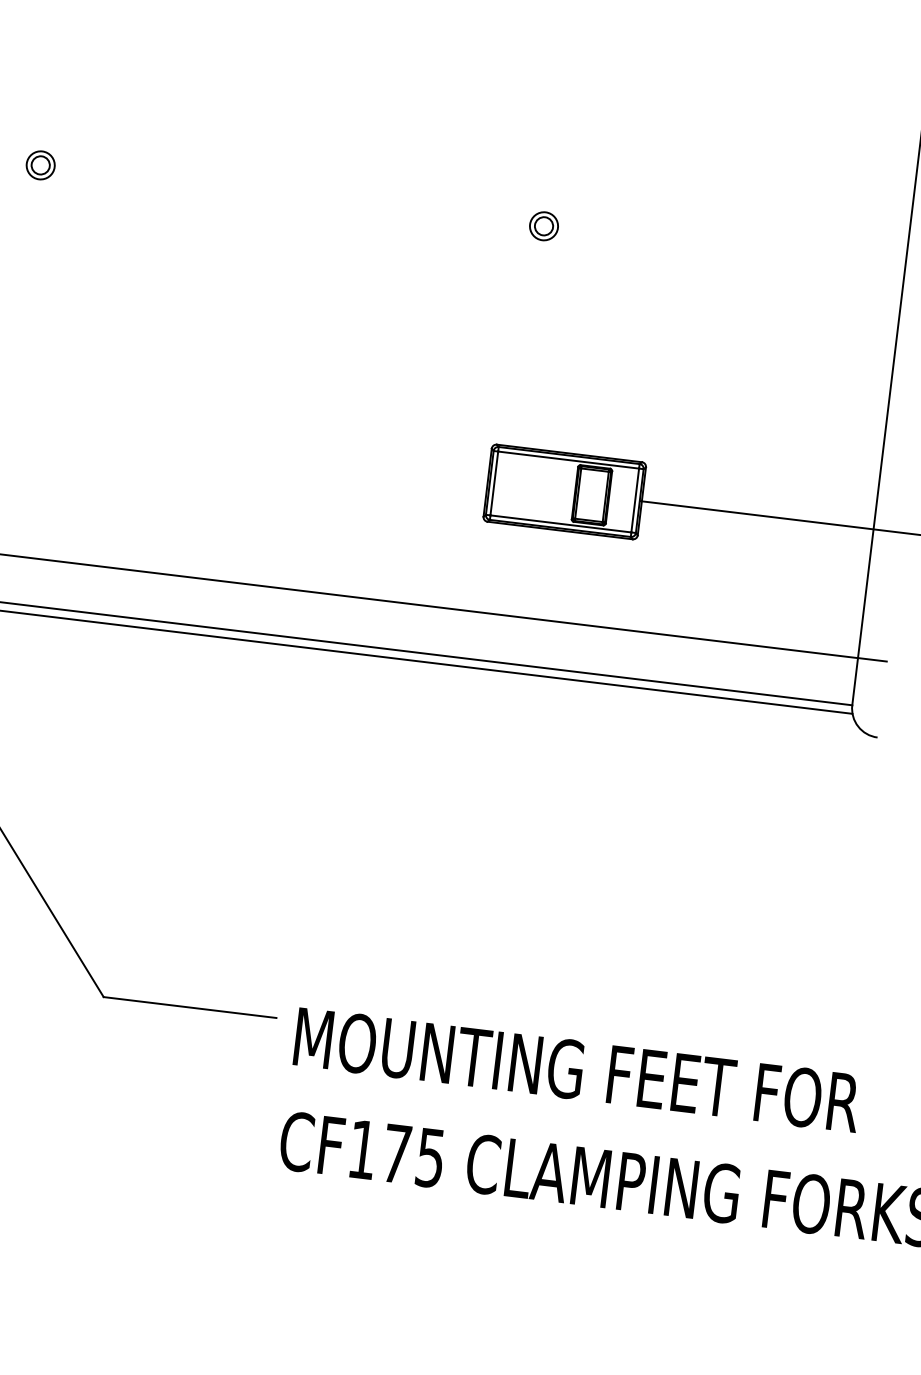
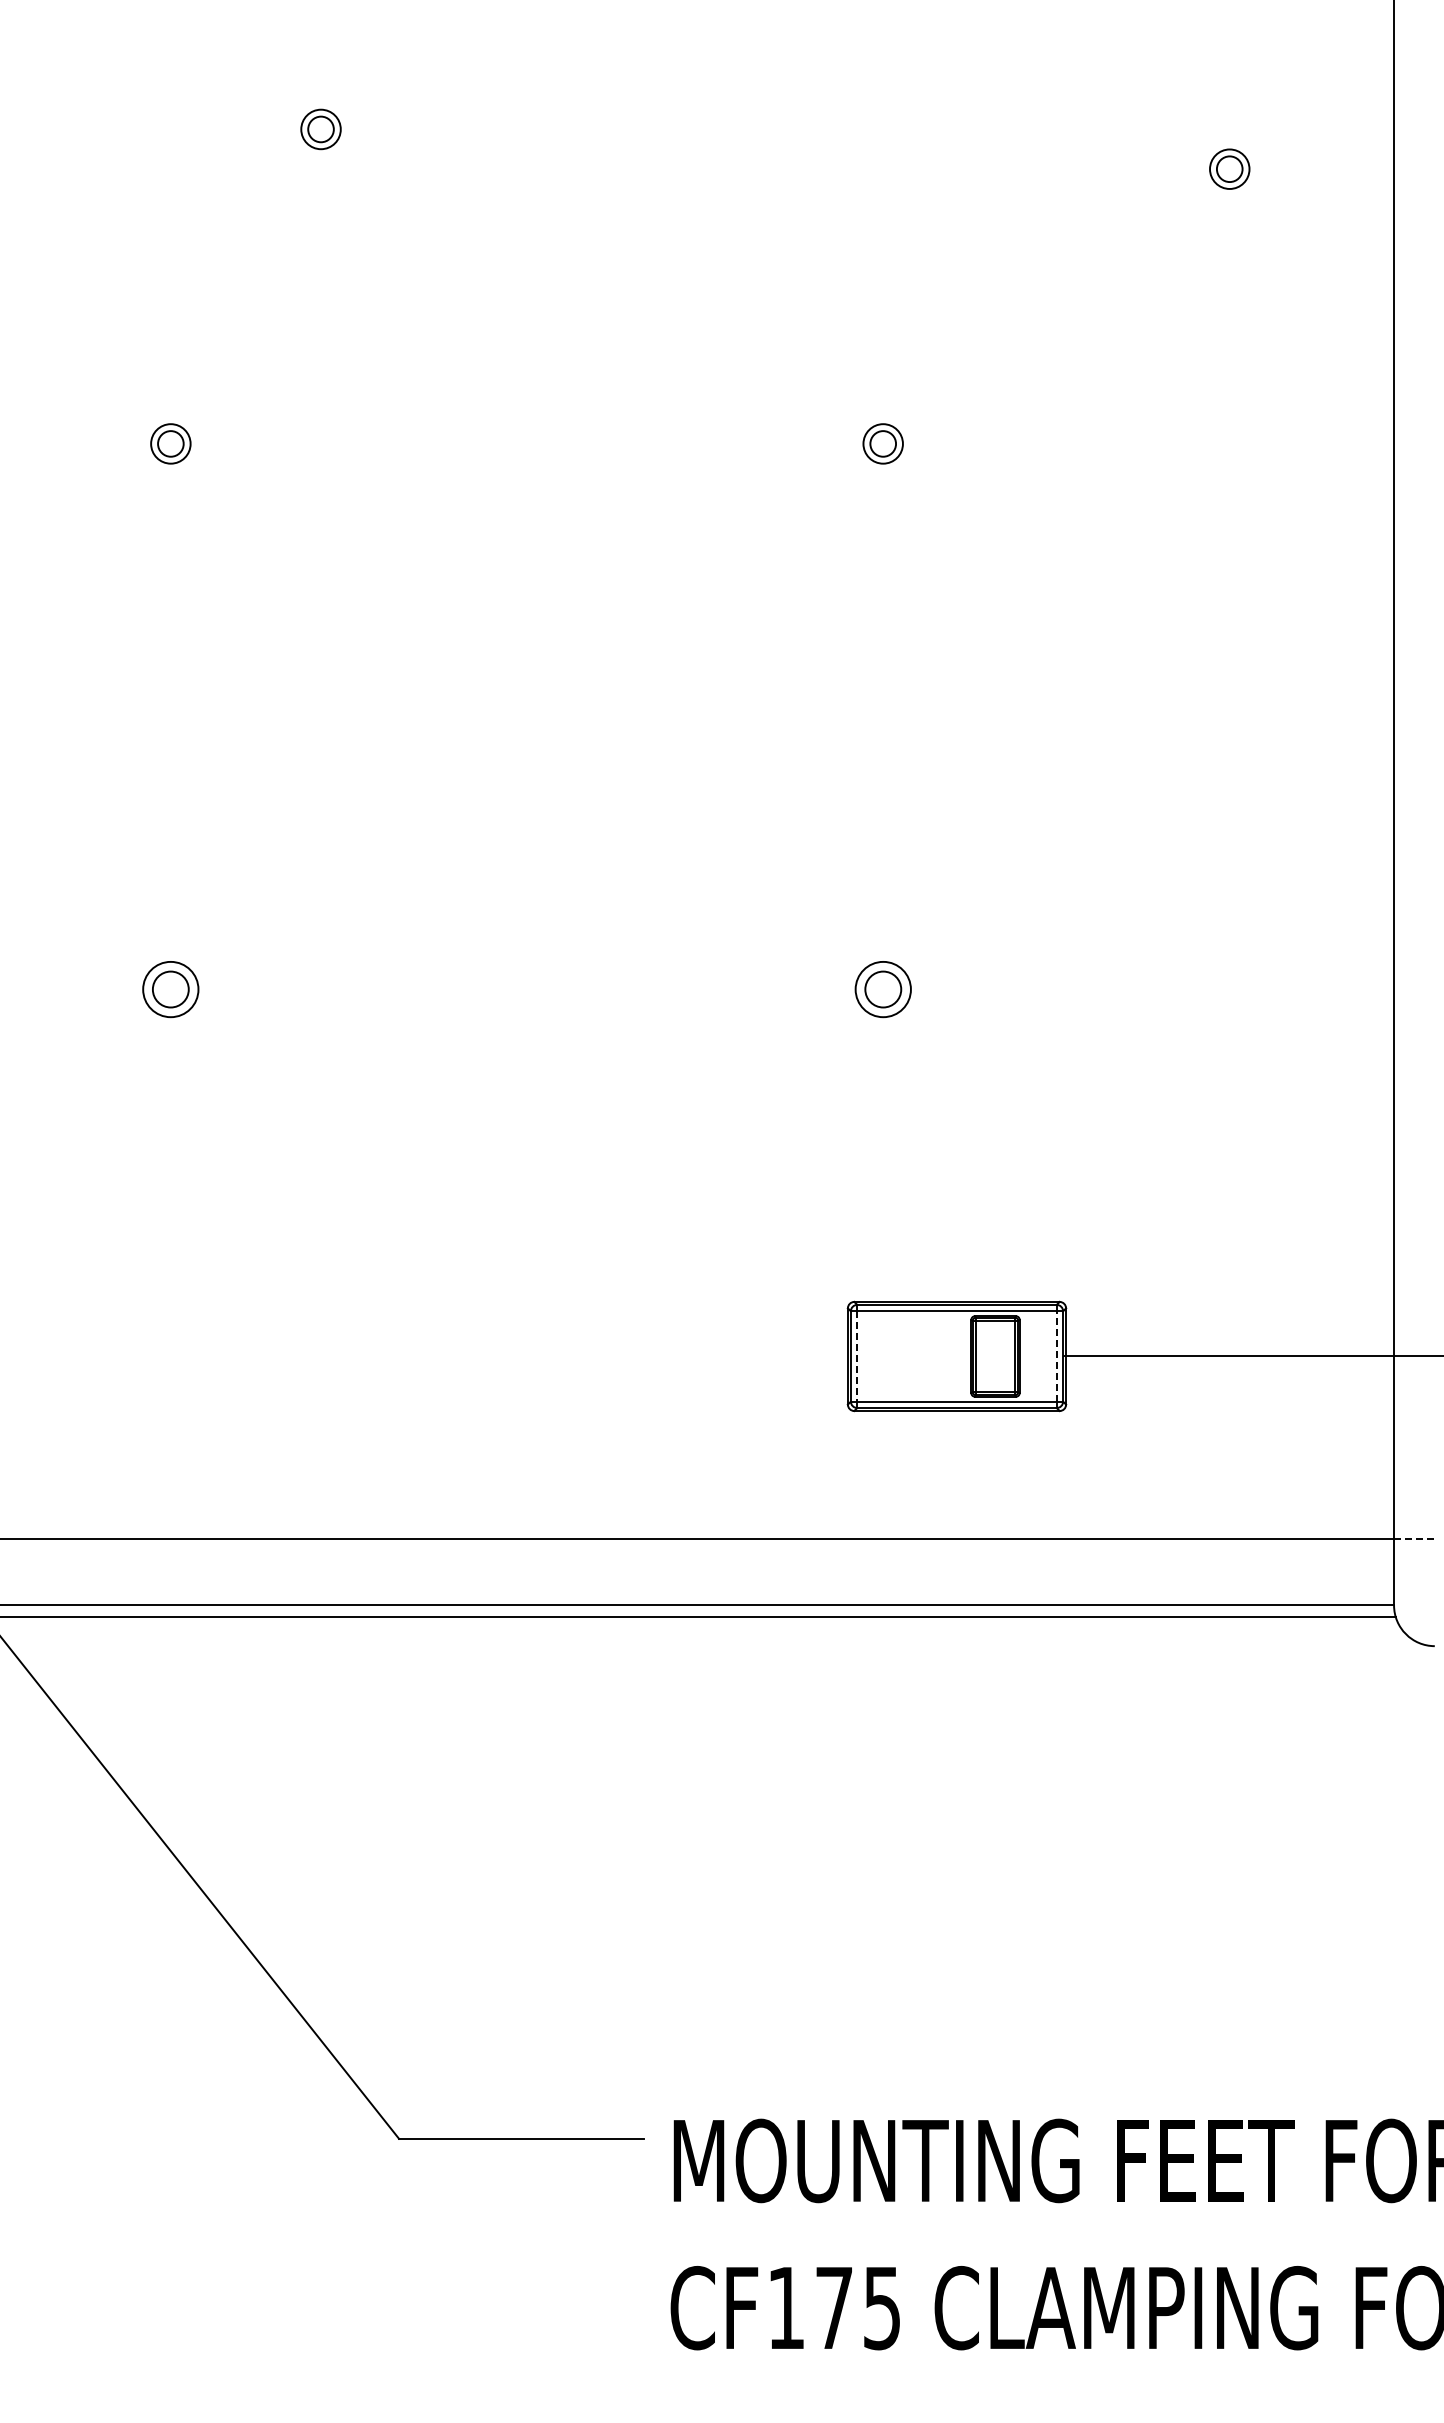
part: (40, 164) -> (170, 988), size x1.4
part: (543, 225) -> (882, 988), size x1.4
line: (494, 483) -> (857, 1356), solid -> dashed
line: (635, 500) -> (1056, 1356), solid -> dashed
line: (872, 659) -> (1414, 1538), solid -> dashed

